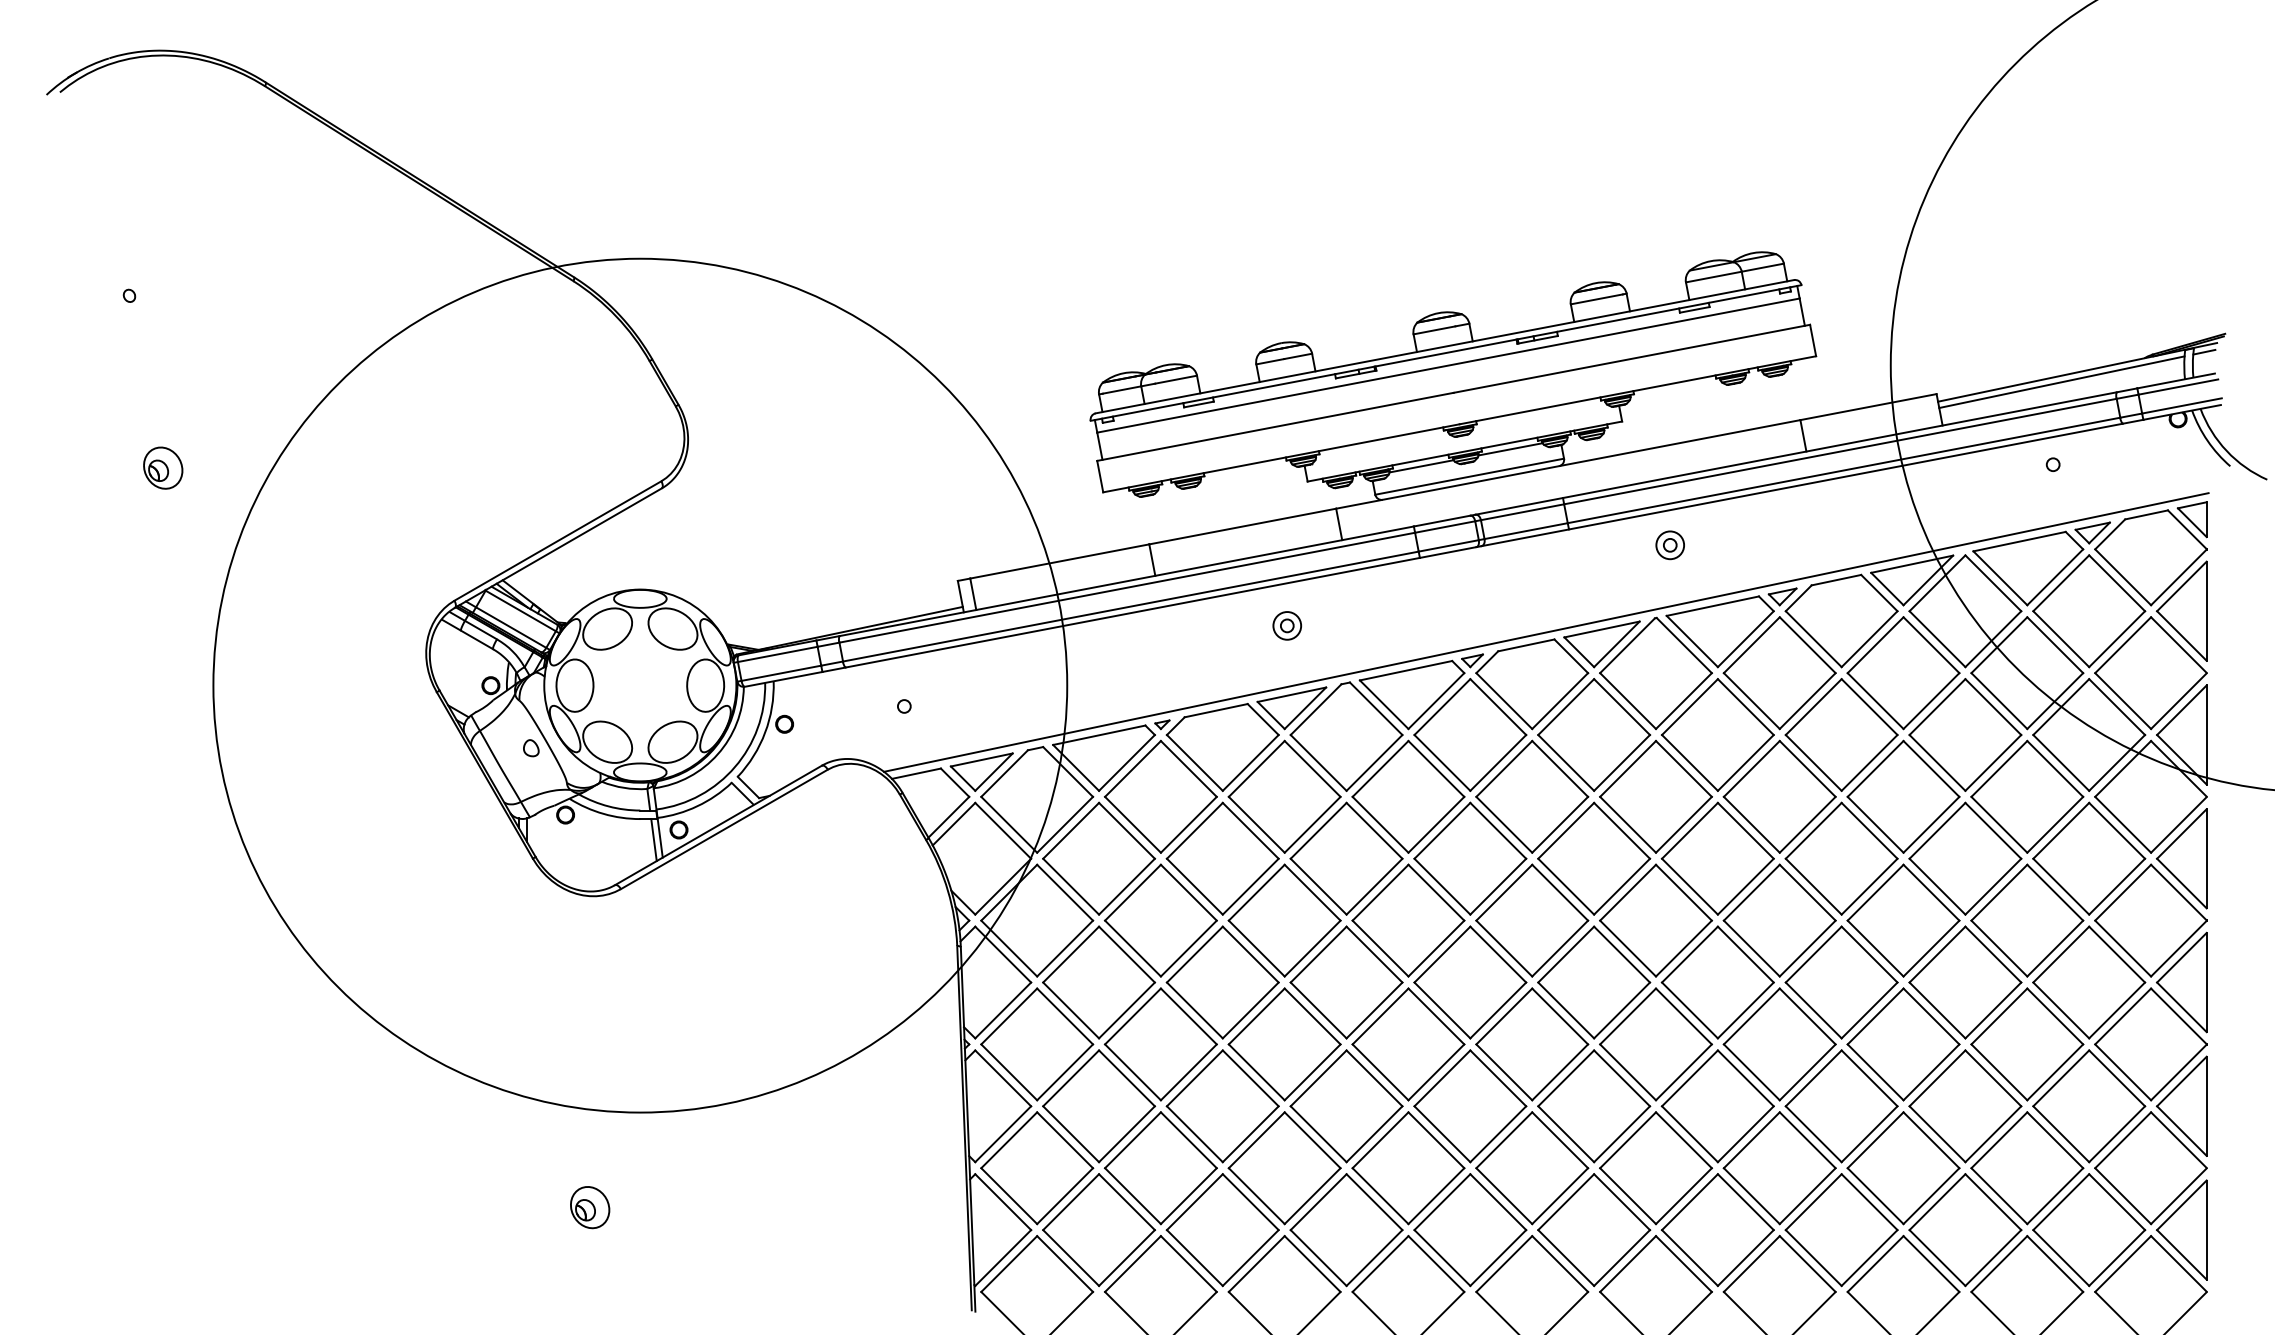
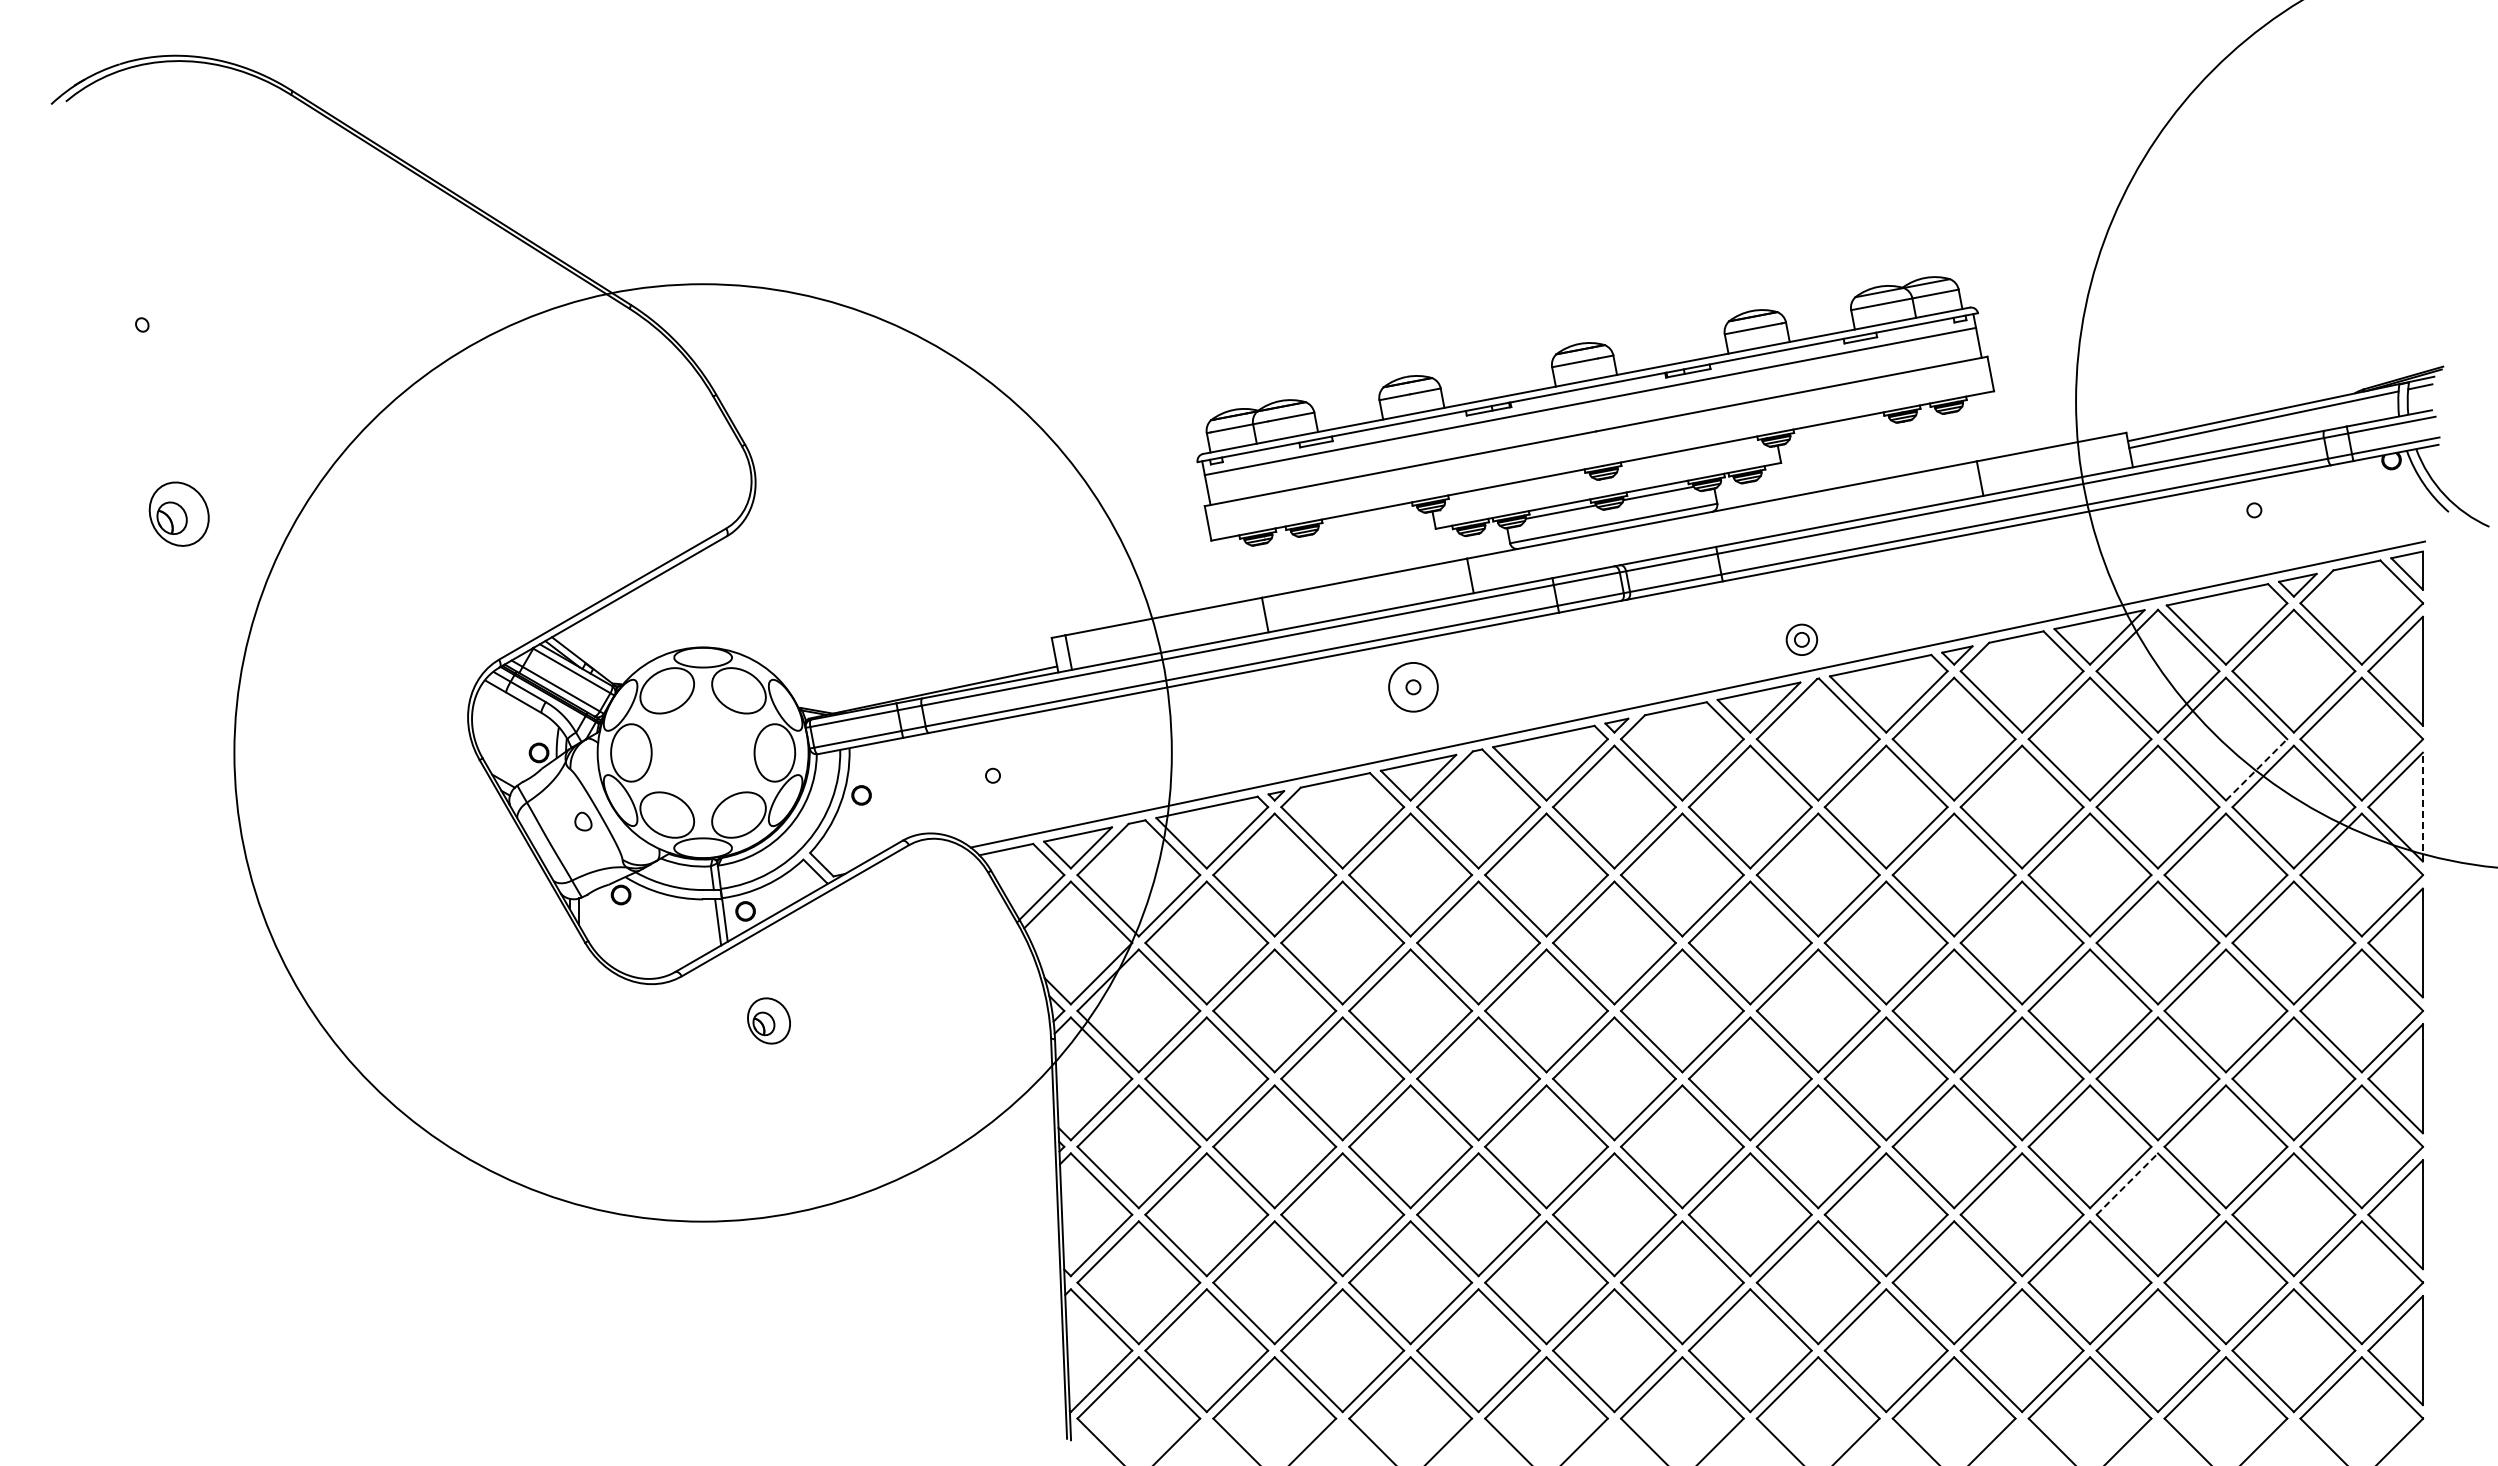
part: (163, 467) -> (179, 513), size x1.4
part: (1669, 544) -> (1801, 639), moved
circle: (1287, 626) -> (1413, 687), size x1.6
line: (2055, 700) -> (2256, 769), solid -> dashed
line: (2206, 734) -> (2422, 806), solid -> dashed
line: (1937, 1077) -> (2127, 1183), solid -> dashed
part: (589, 1207) -> (768, 1020), moved

